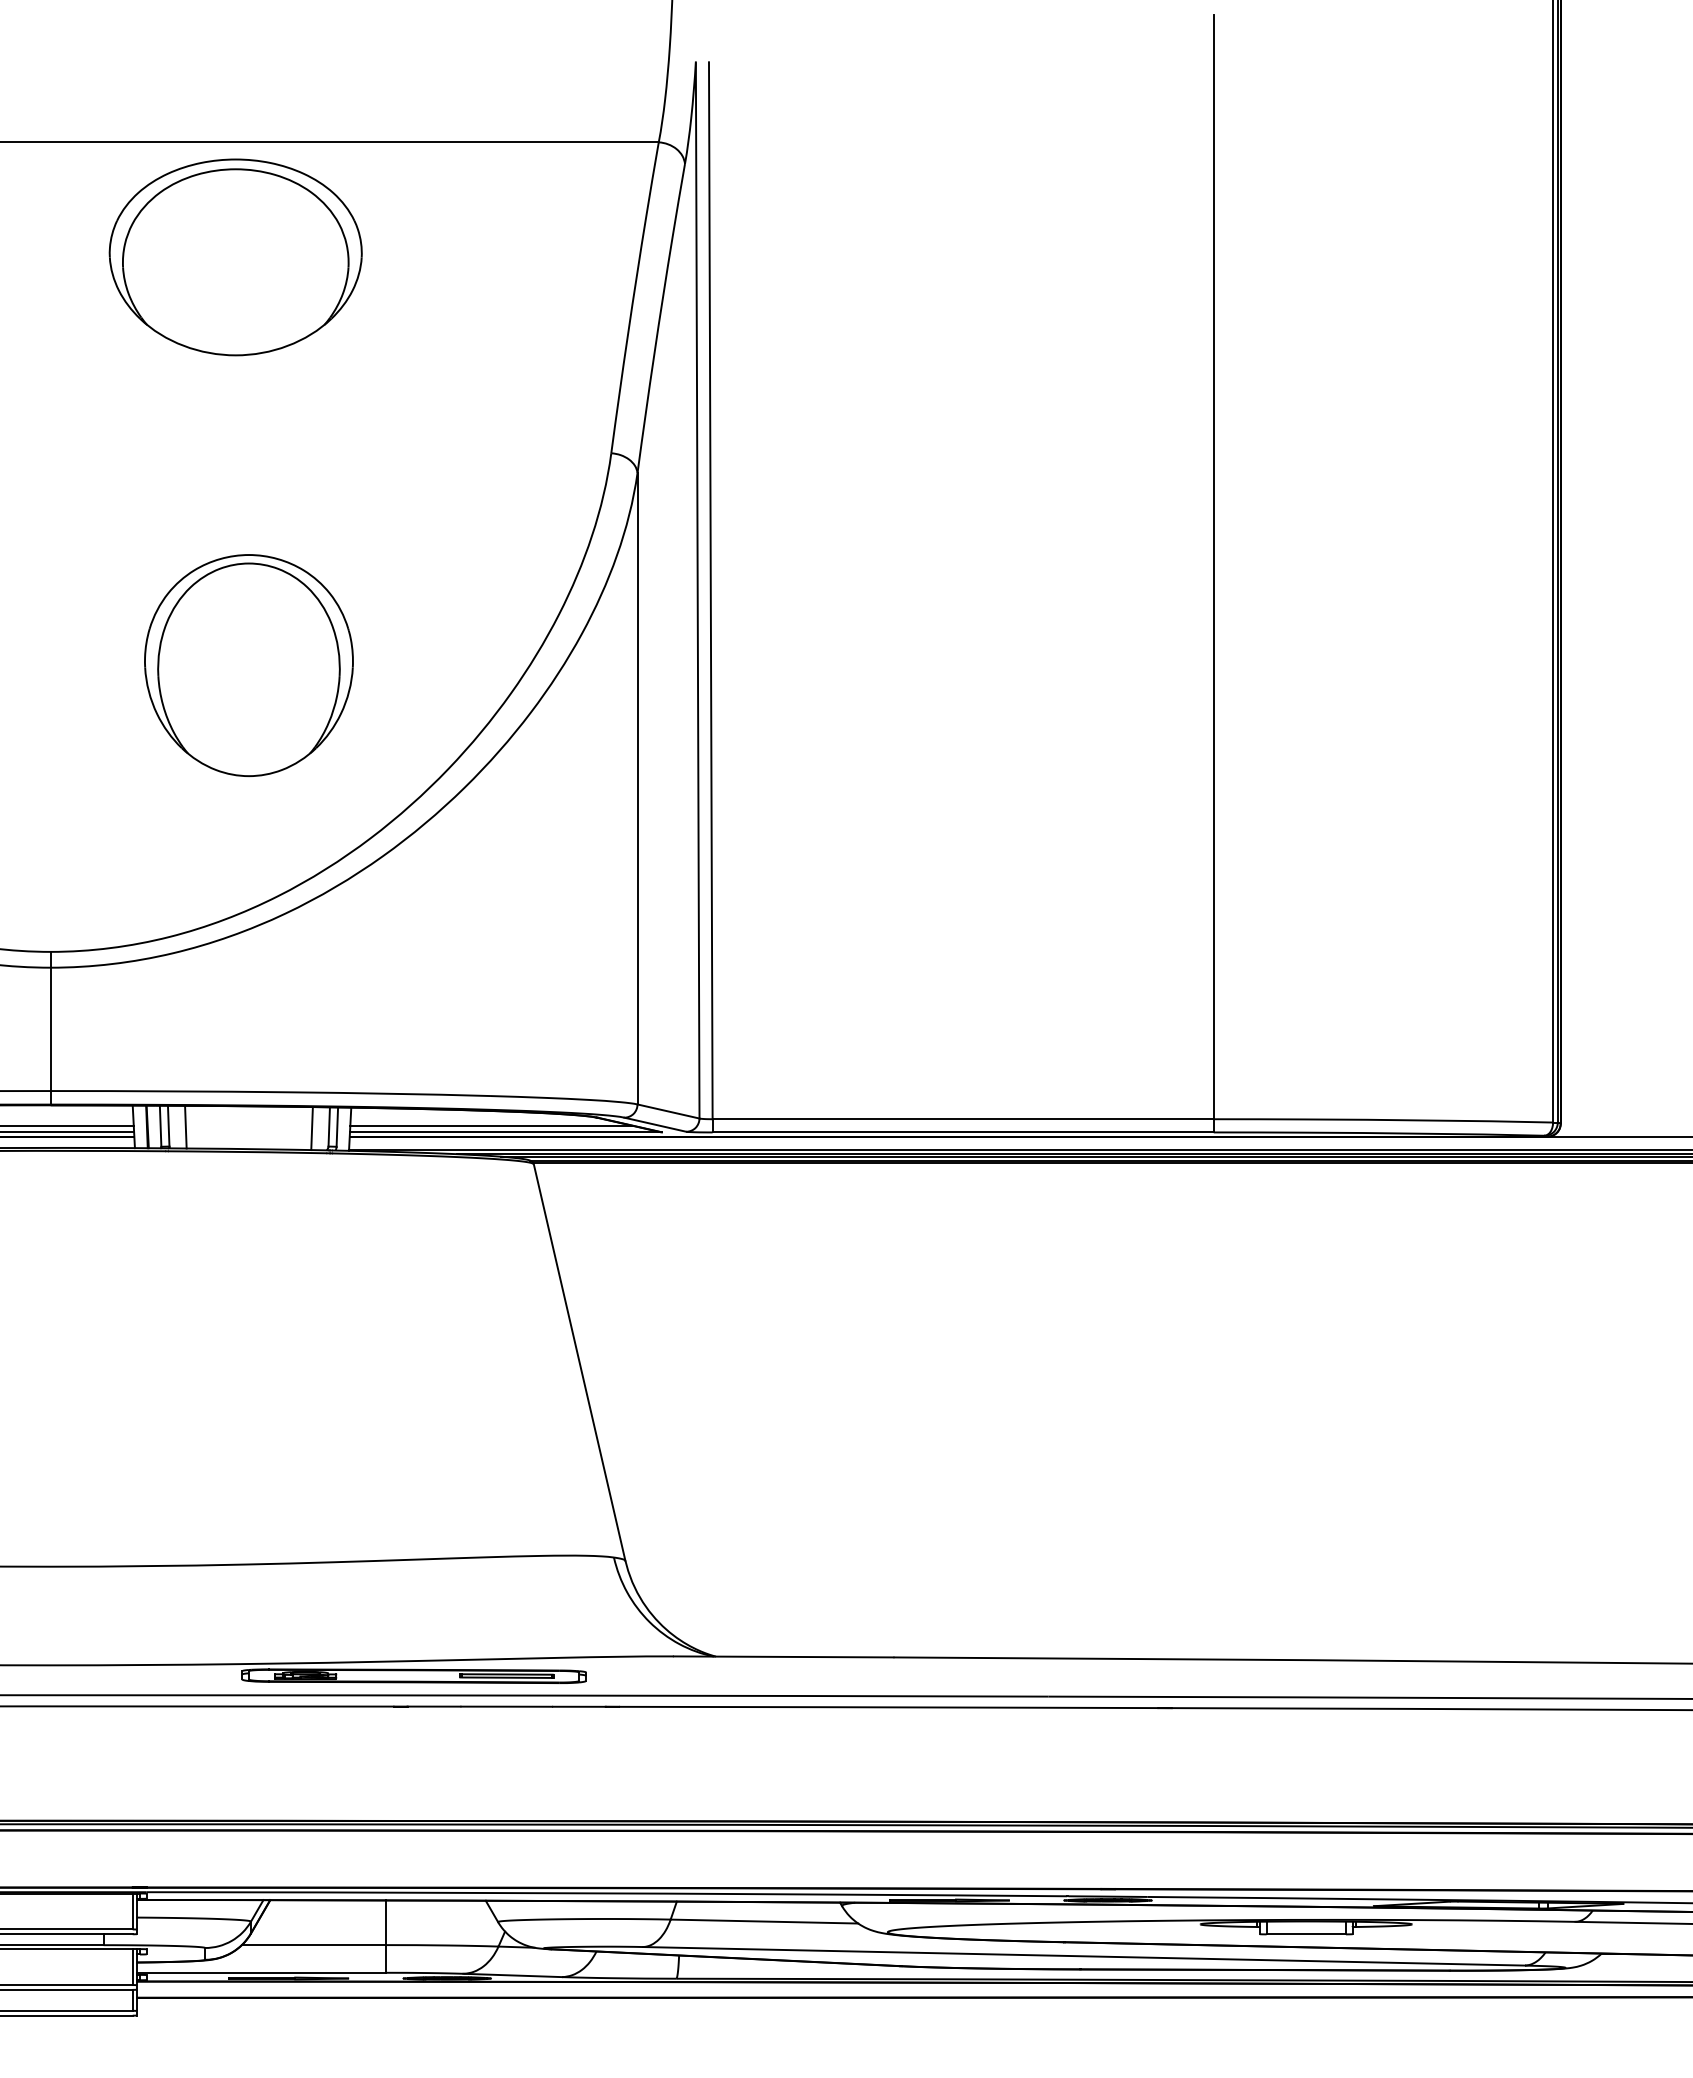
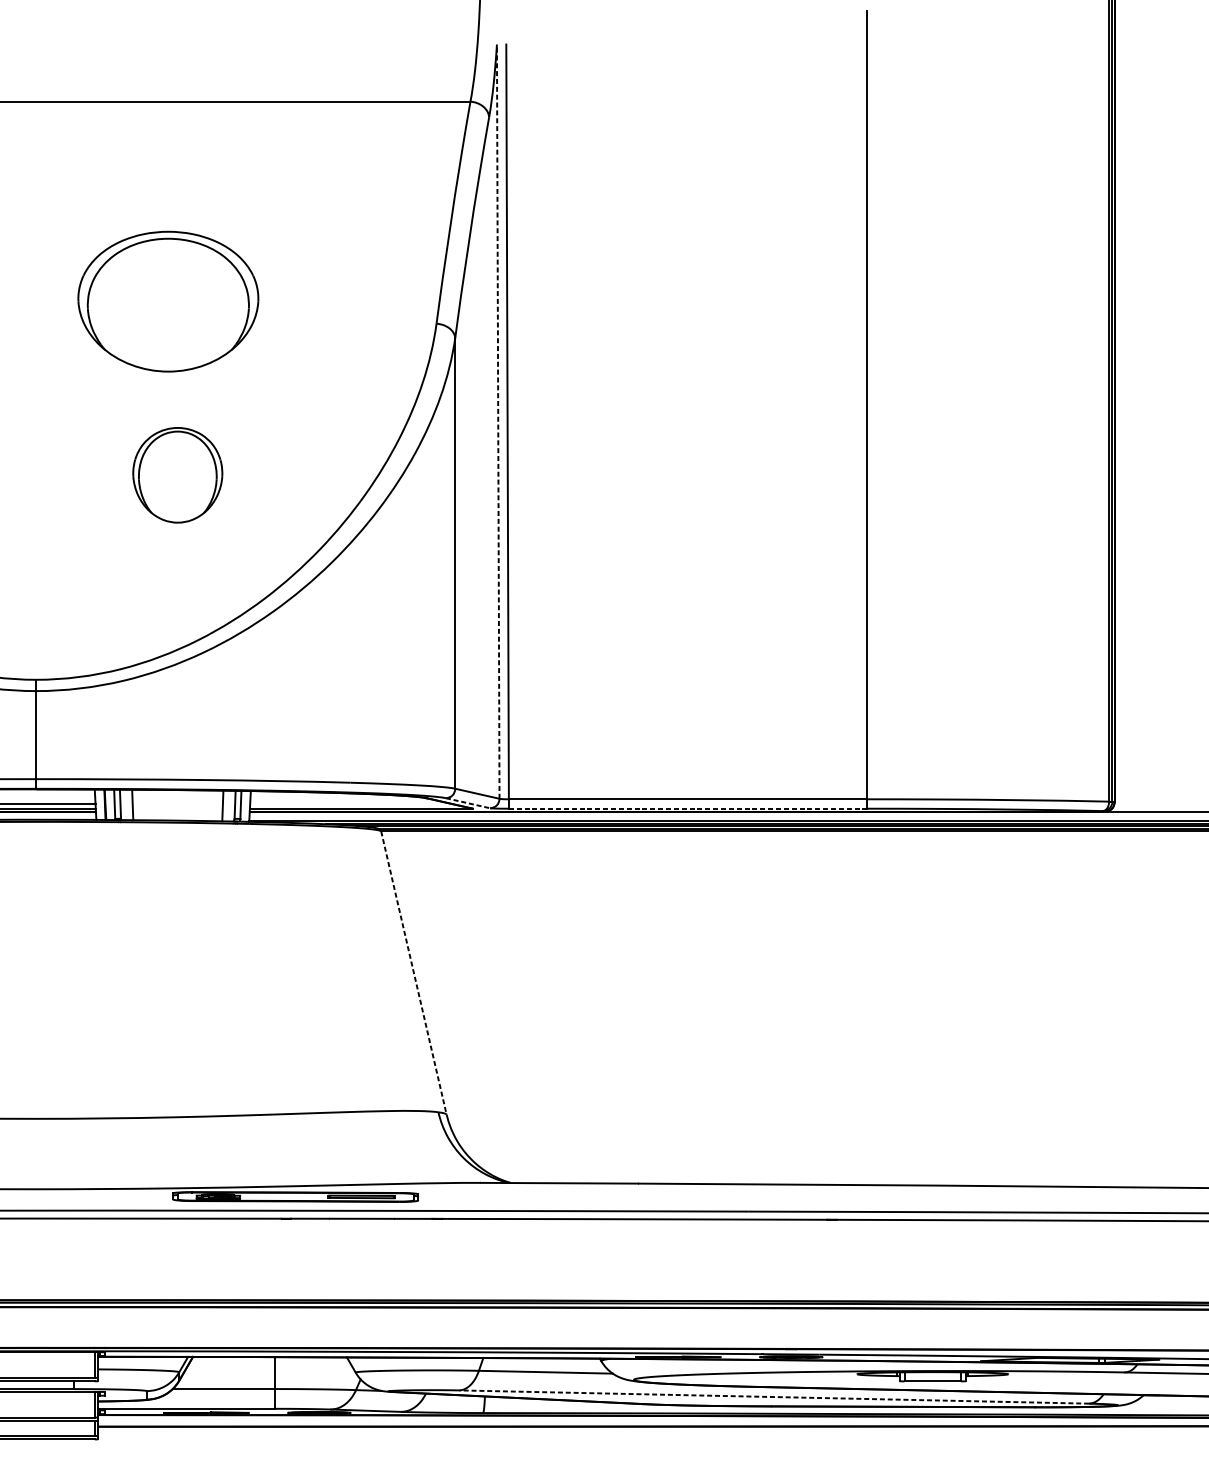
part: (235, 257) -> (168, 301), moved
line: (697, 589) -> (498, 421), solid -> dashed
part: (248, 665) -> (177, 475), size x0.6
line: (655, 1124) -> (468, 803), solid -> dashed
line: (491, 1125) -> (350, 803), removed
line: (963, 1132) -> (688, 808), solid -> dashed
line: (579, 1363) -> (413, 973), solid -> dashed
line: (1083, 1956) -> (773, 1397), solid -> dashed

